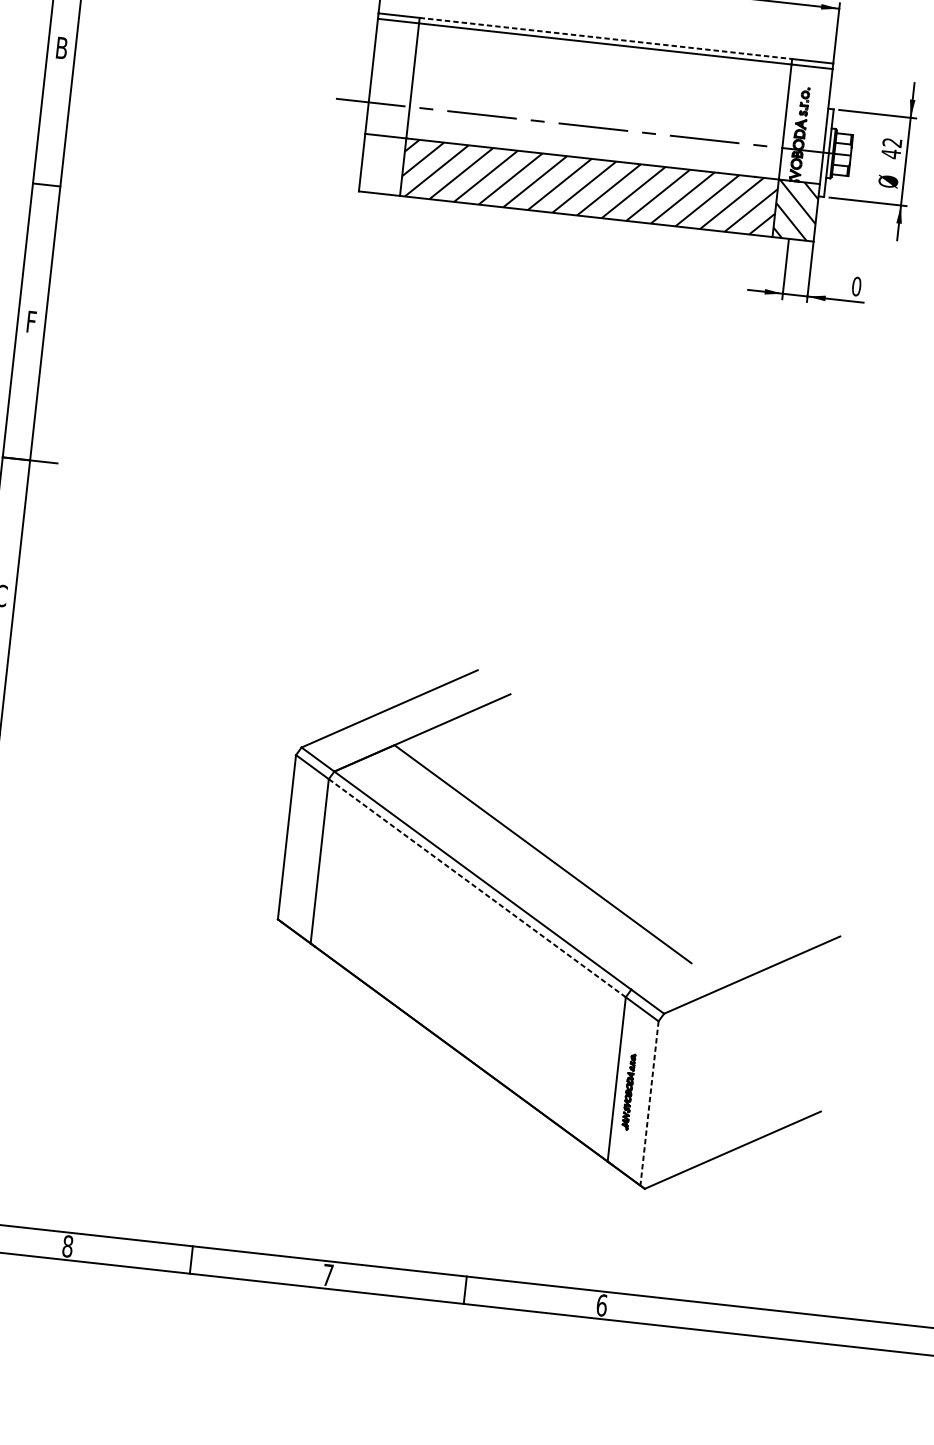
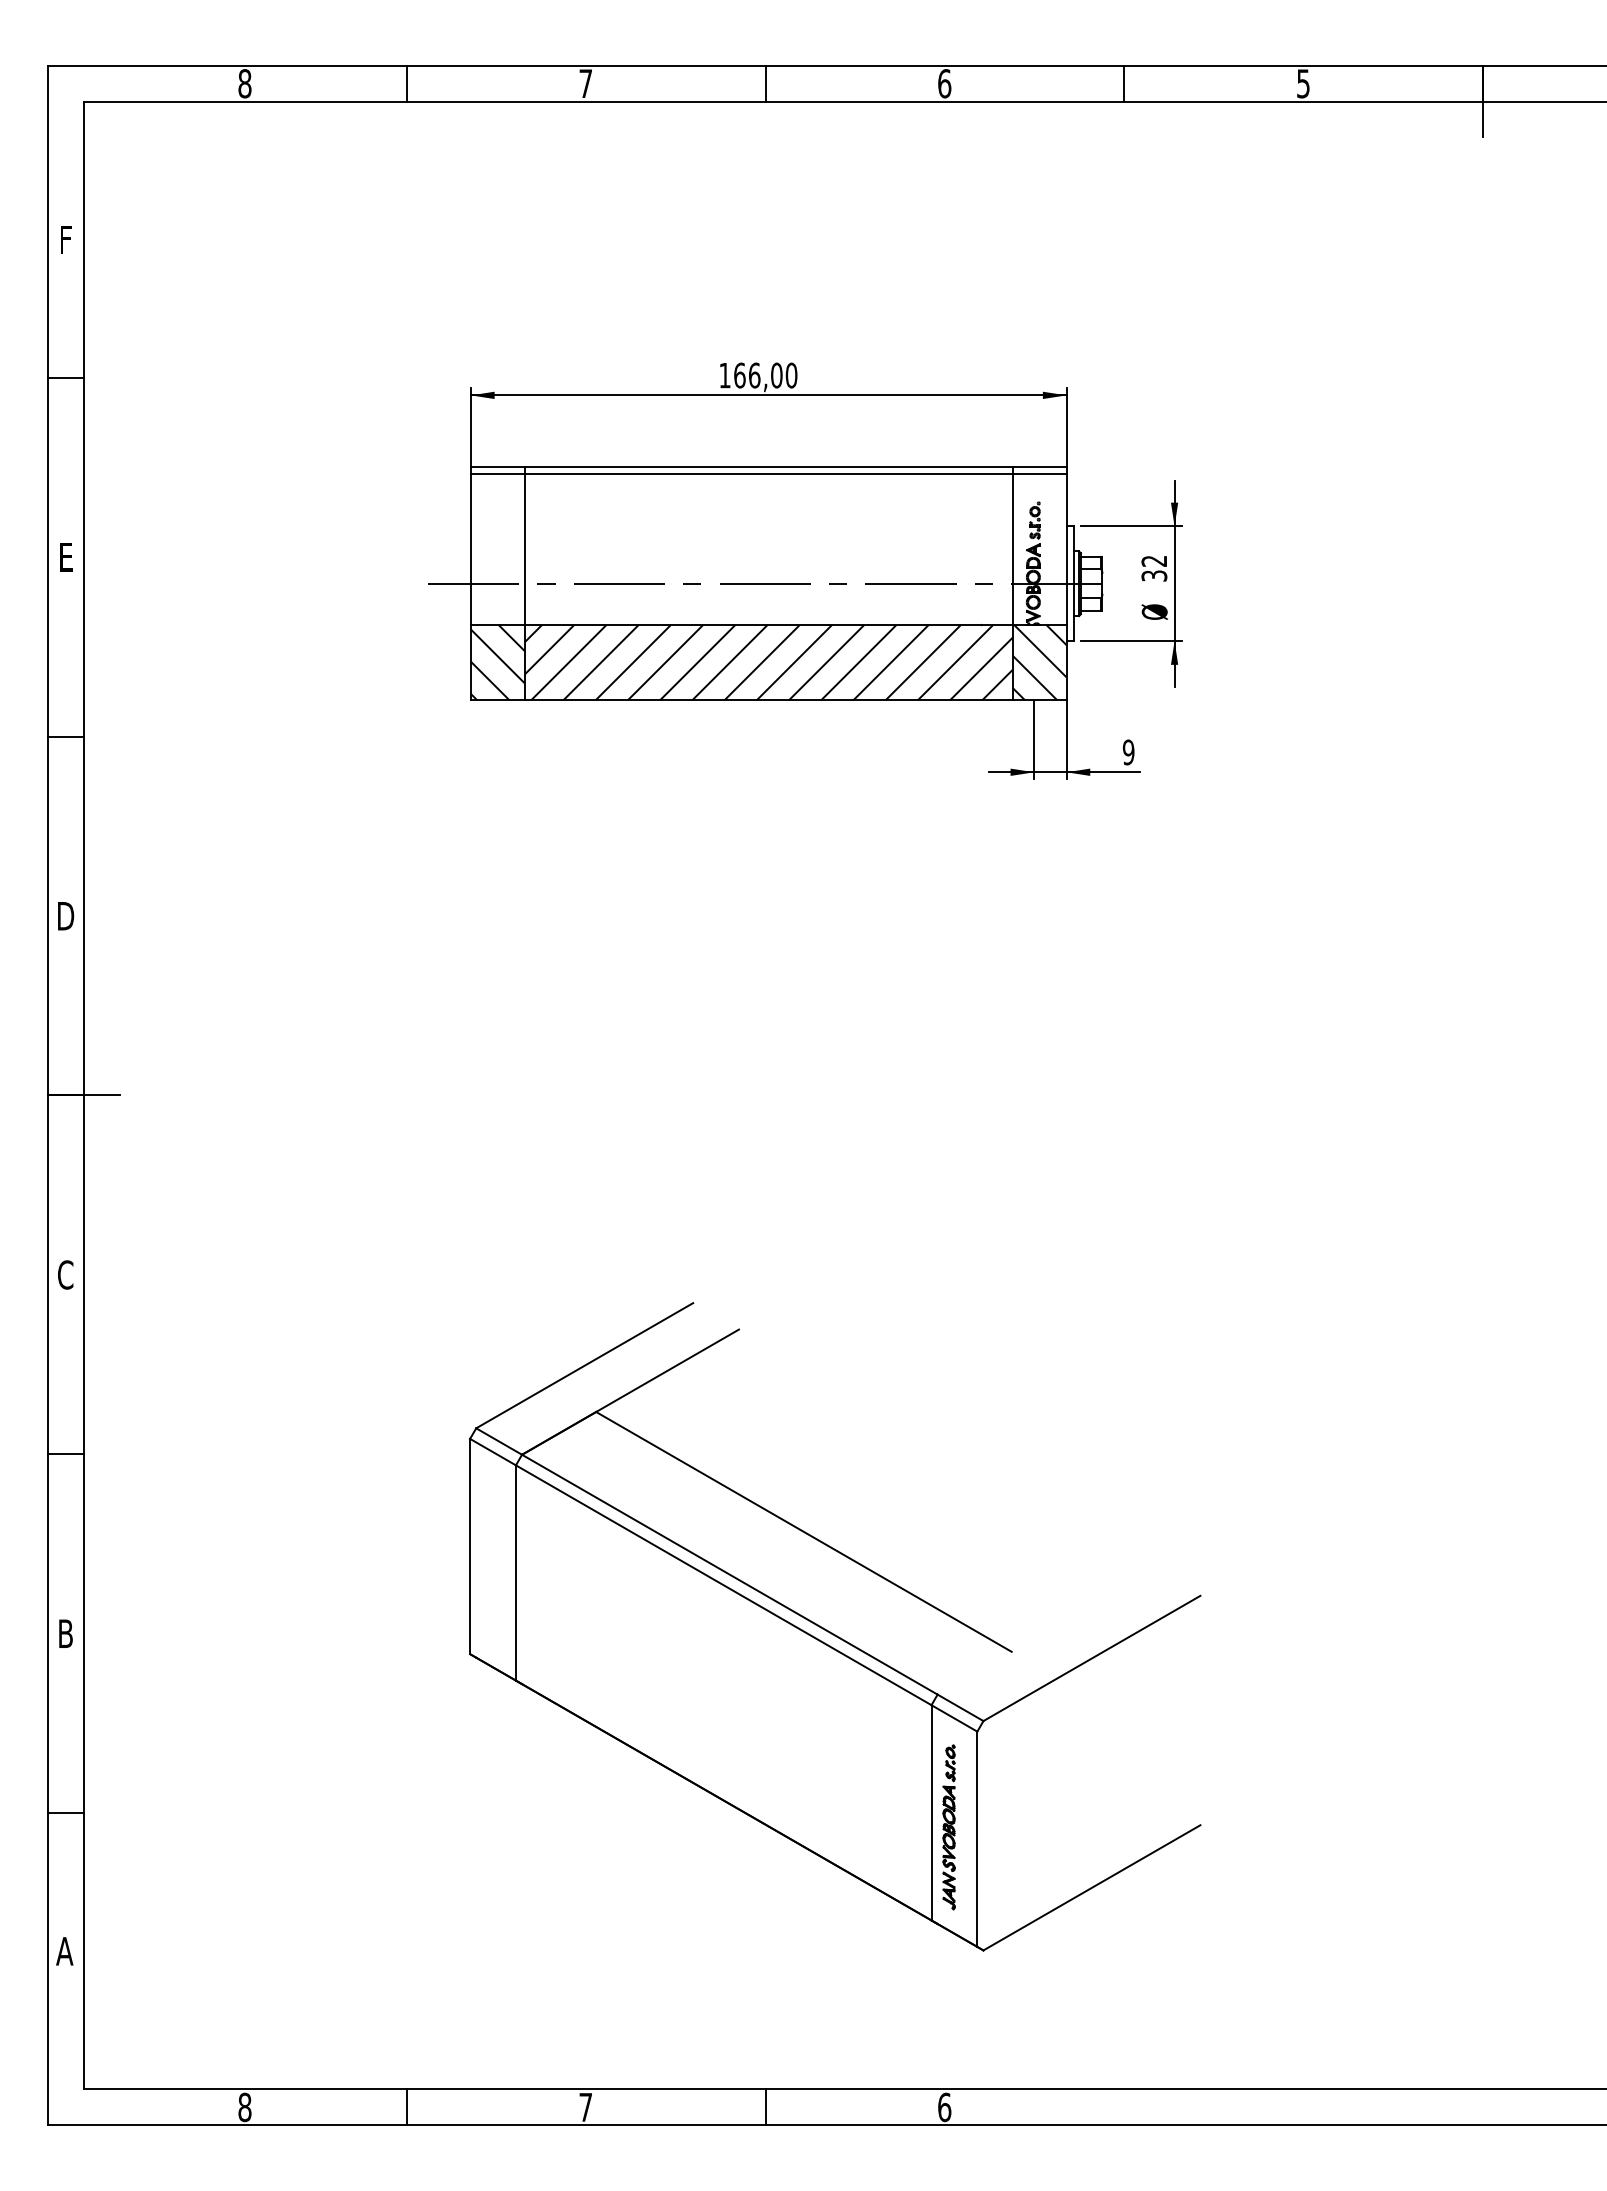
line: (605, 38) -> (768, 467), dashed -> solid
text: (62, 48) -> (66, 557), B -> E
text: (891, 154) -> (1154, 576), 42 -> 32
hatch: (382, 164) -> (497, 662), added
text: (856, 286) -> (1128, 752), 0 -> 9
text: (31, 322) -> (66, 916), F -> D
line: (477, 888) -> (723, 1585), dashed -> solid
part: (628, 1092) -> (948, 1827), size x1.67
line: (649, 1103) -> (977, 1839), dashed -> solid

